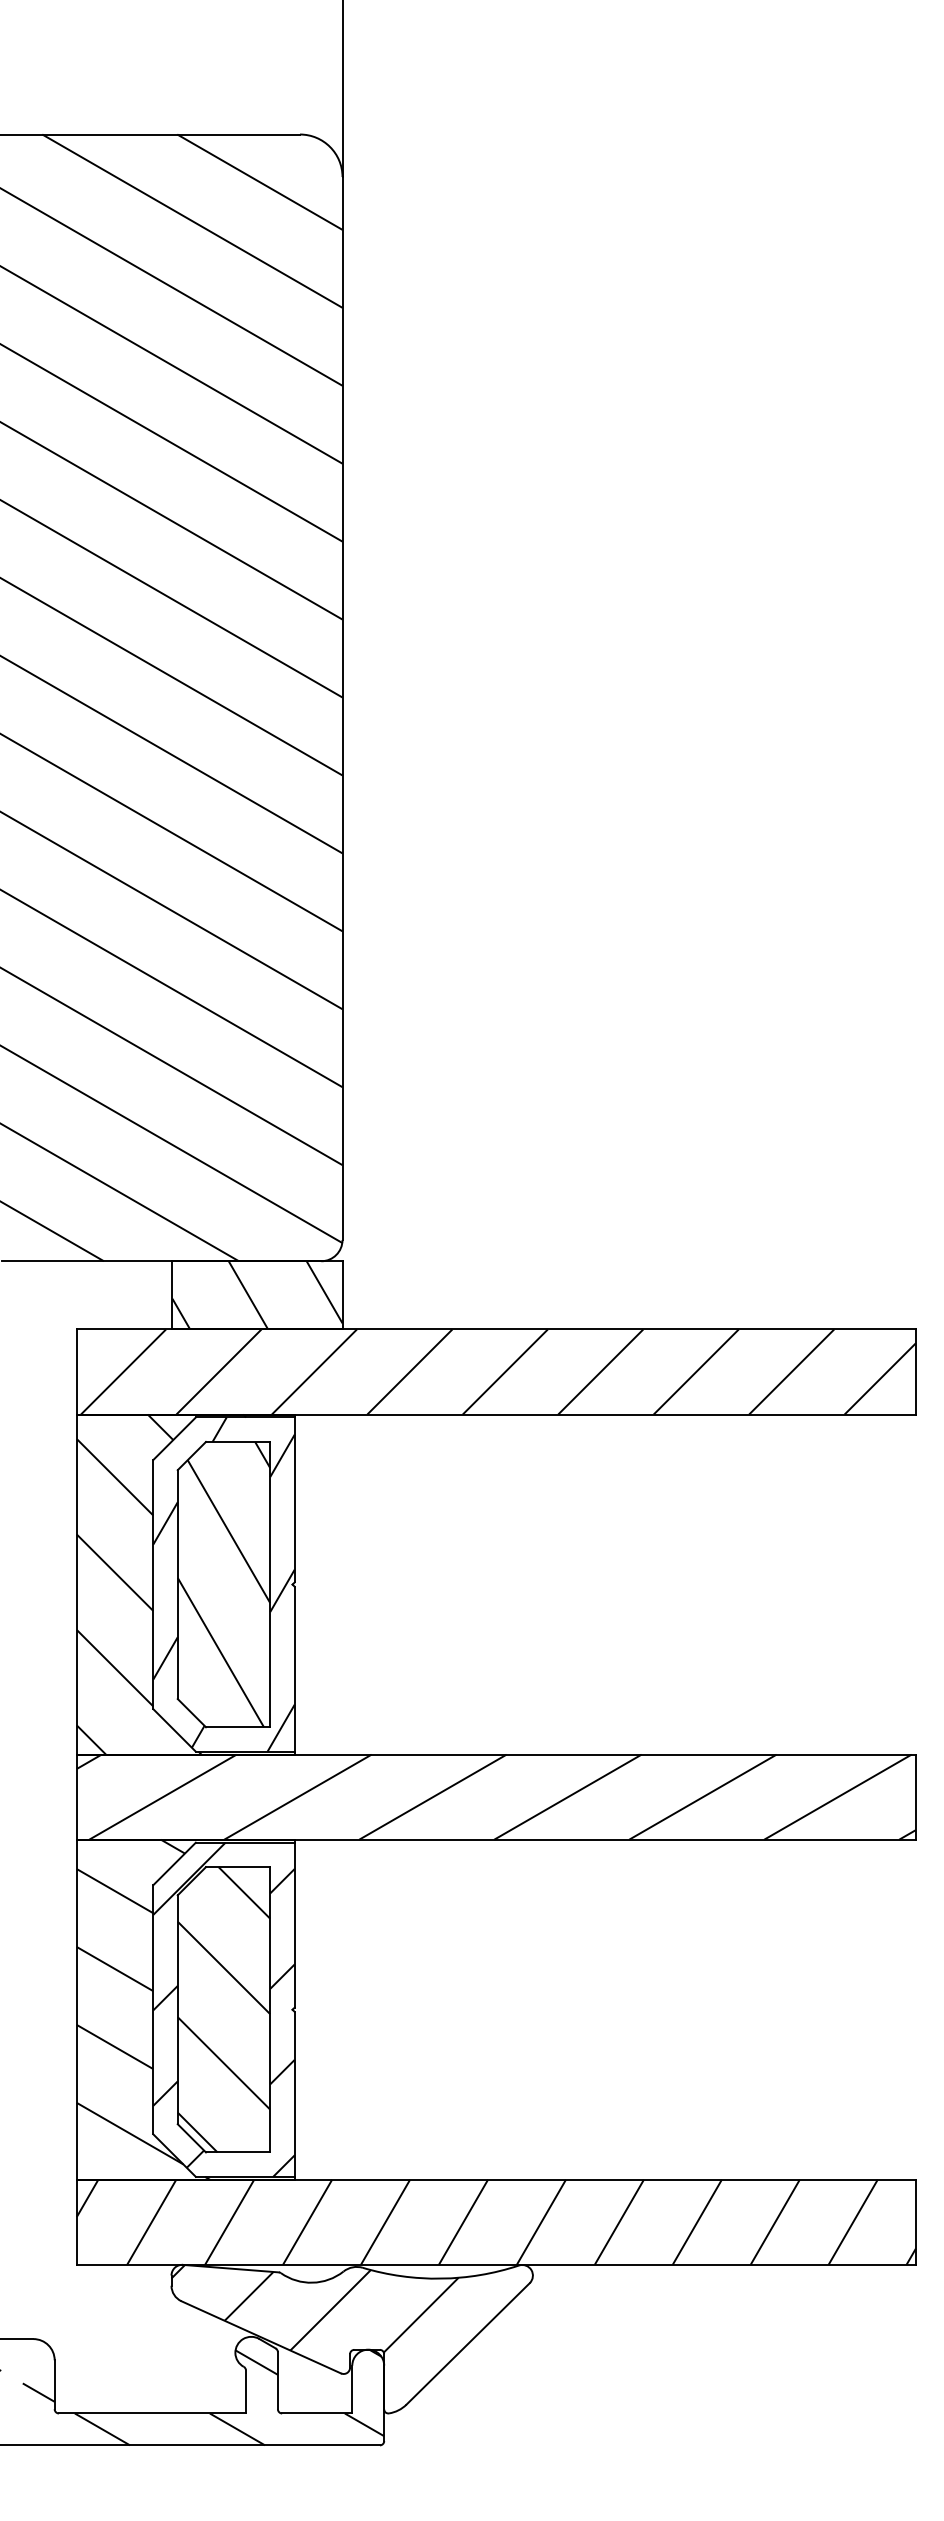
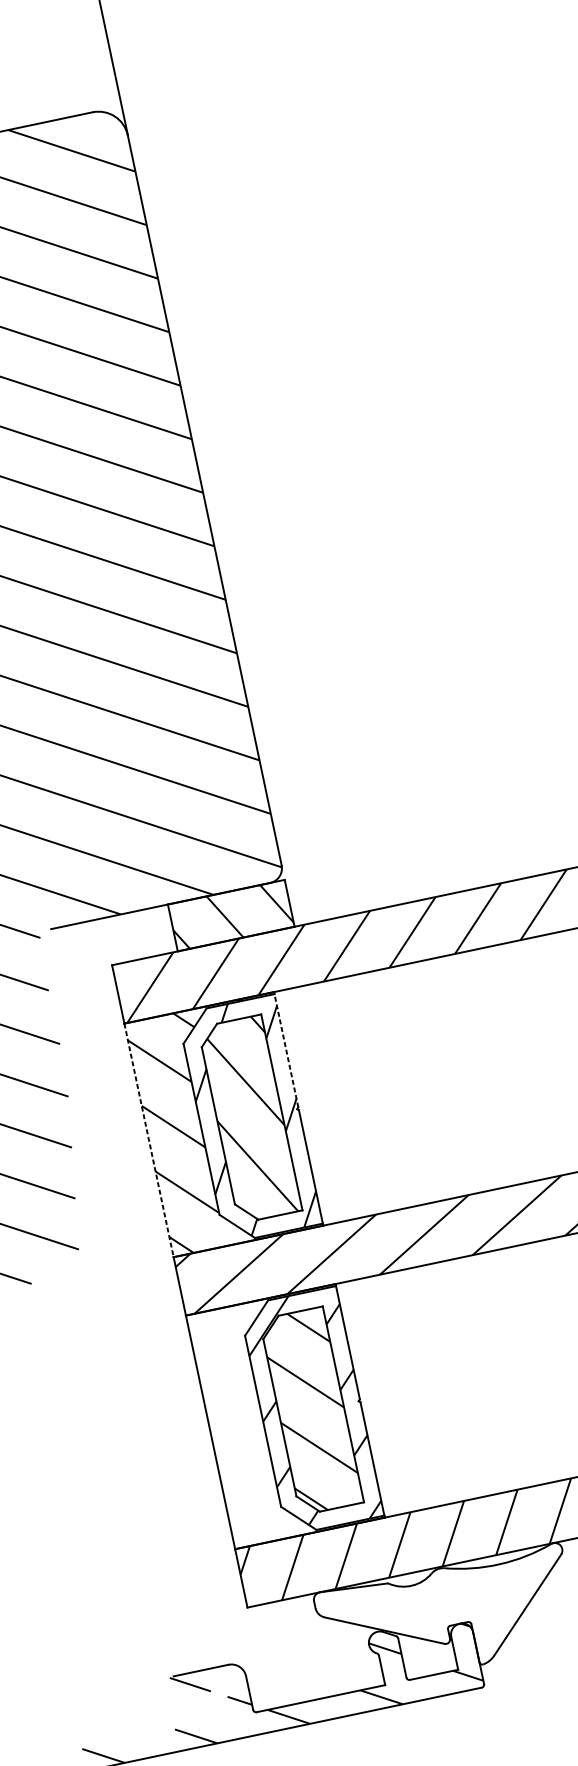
line: (294, 1499) -> (286, 1050), solid -> dashed
line: (76, 1585) -> (148, 1141), solid -> dashed
hatch: (143, 2009) -> (256, 1422), removed
hatch: (320, 2308) -> (421, 1602), removed

